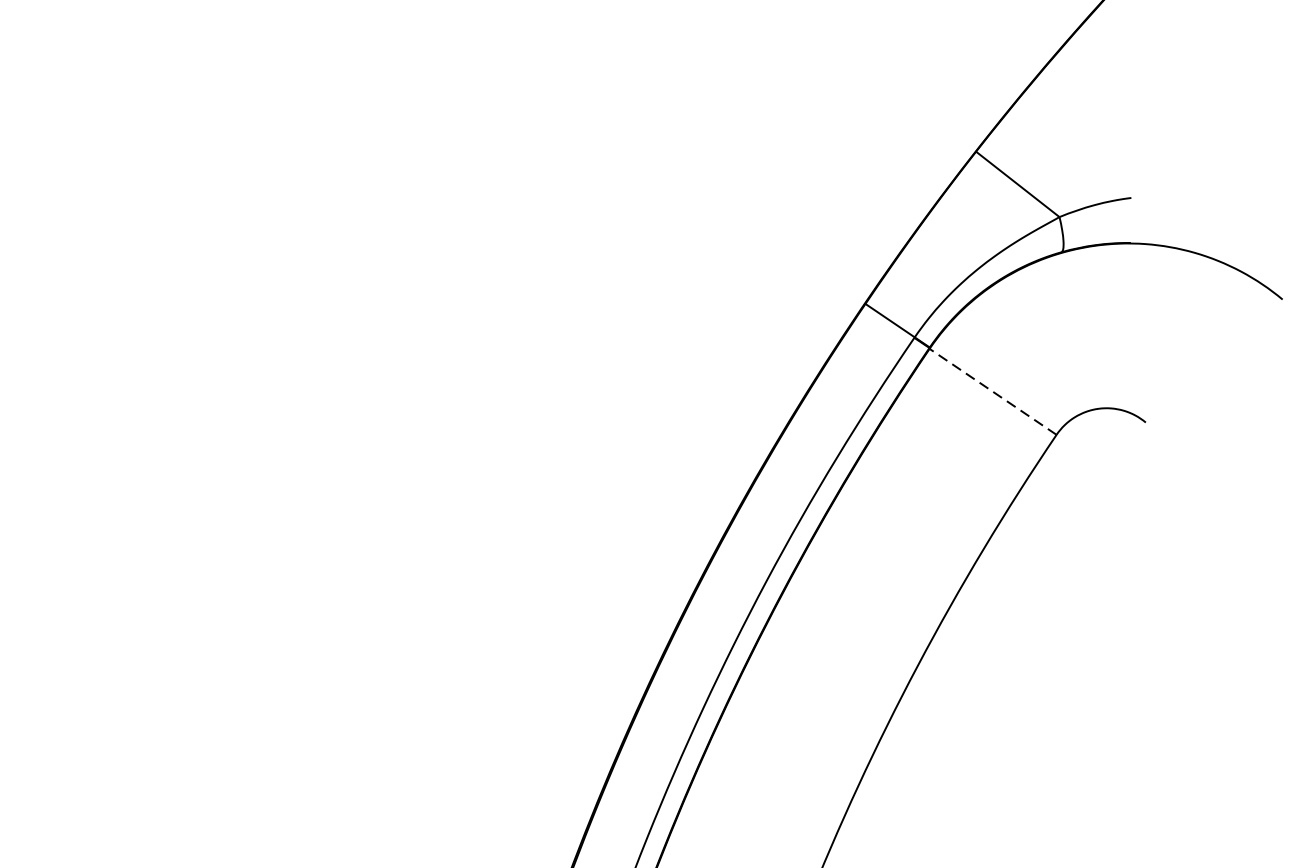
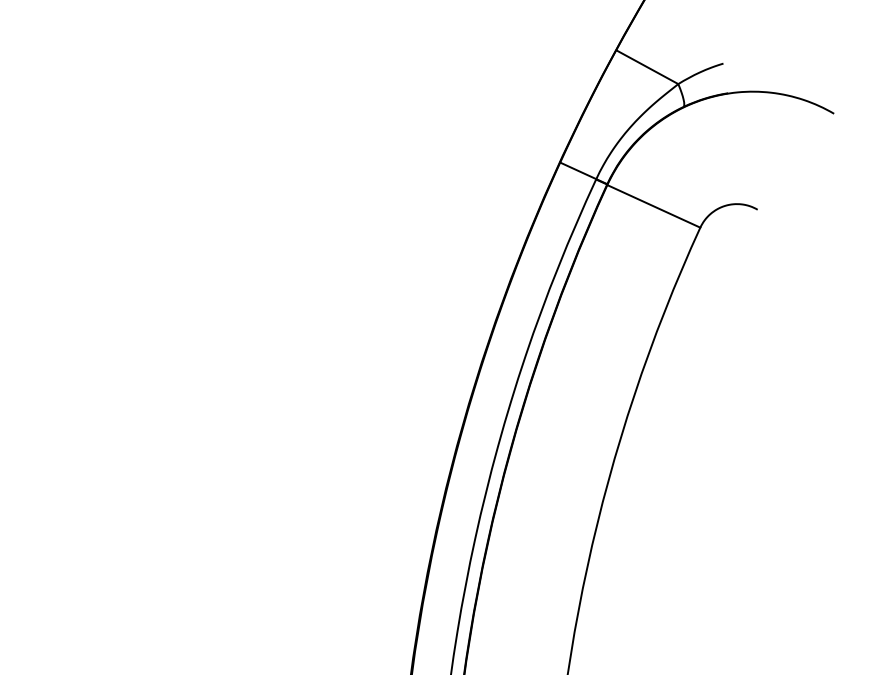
line: (992, 391) -> (653, 206), dashed -> solid

